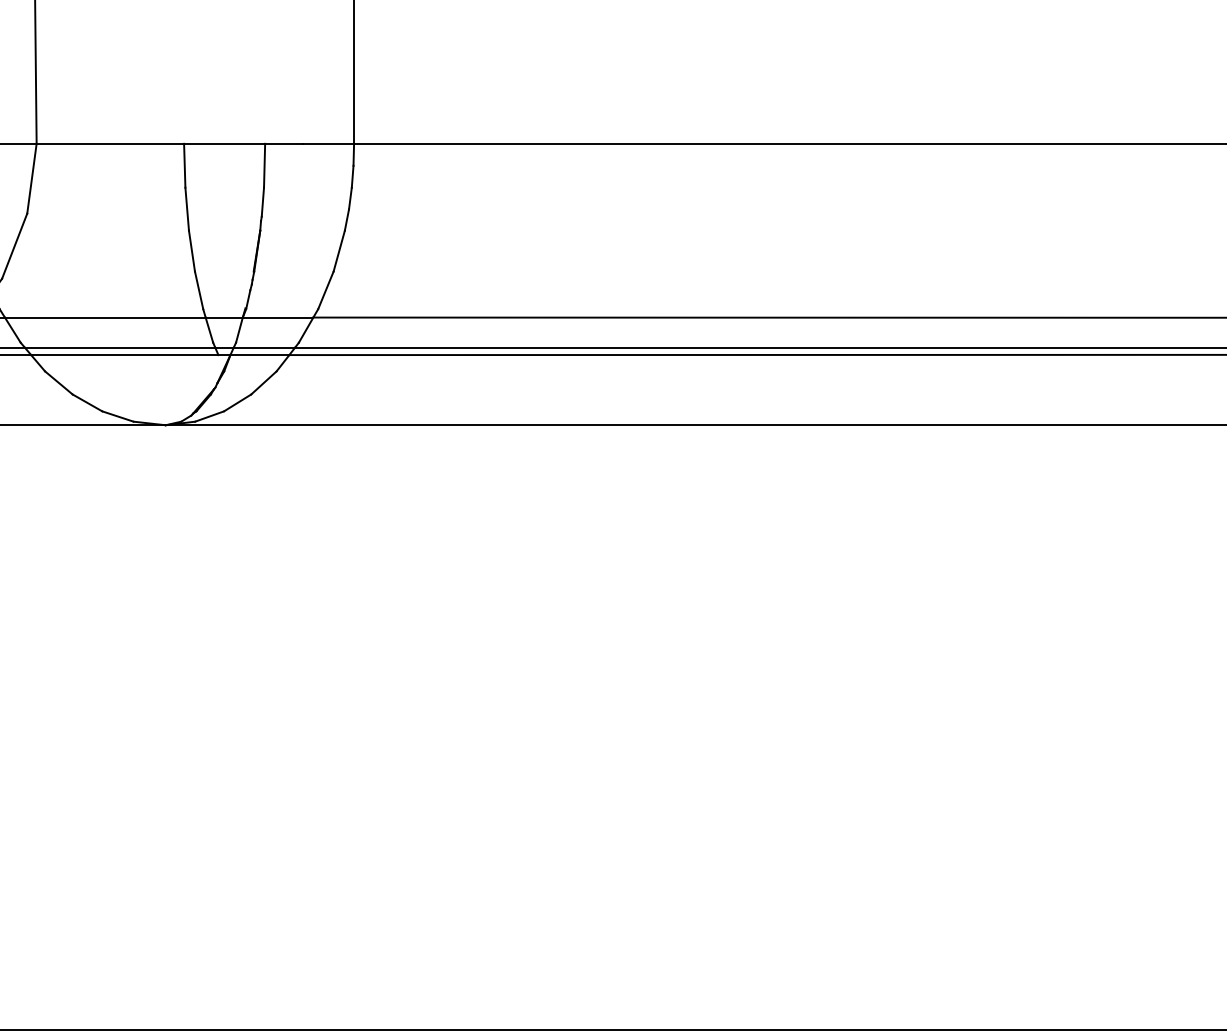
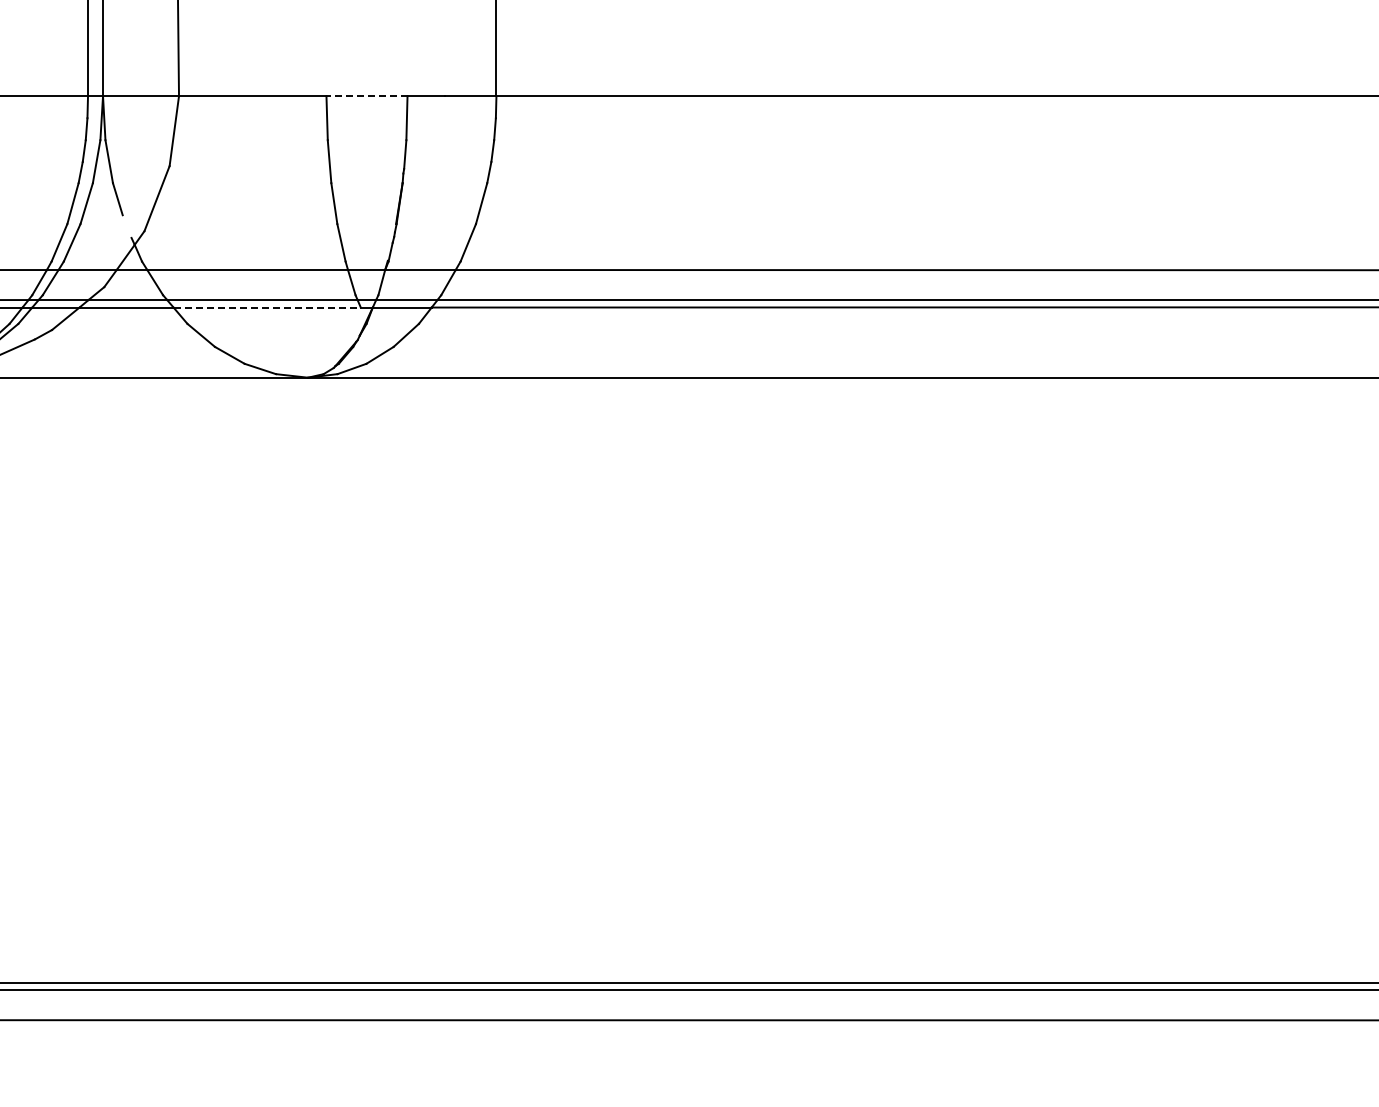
line: (225, 144) -> (367, 96), solid -> dashed
line: (125, 355) -> (267, 307), solid -> dashed

